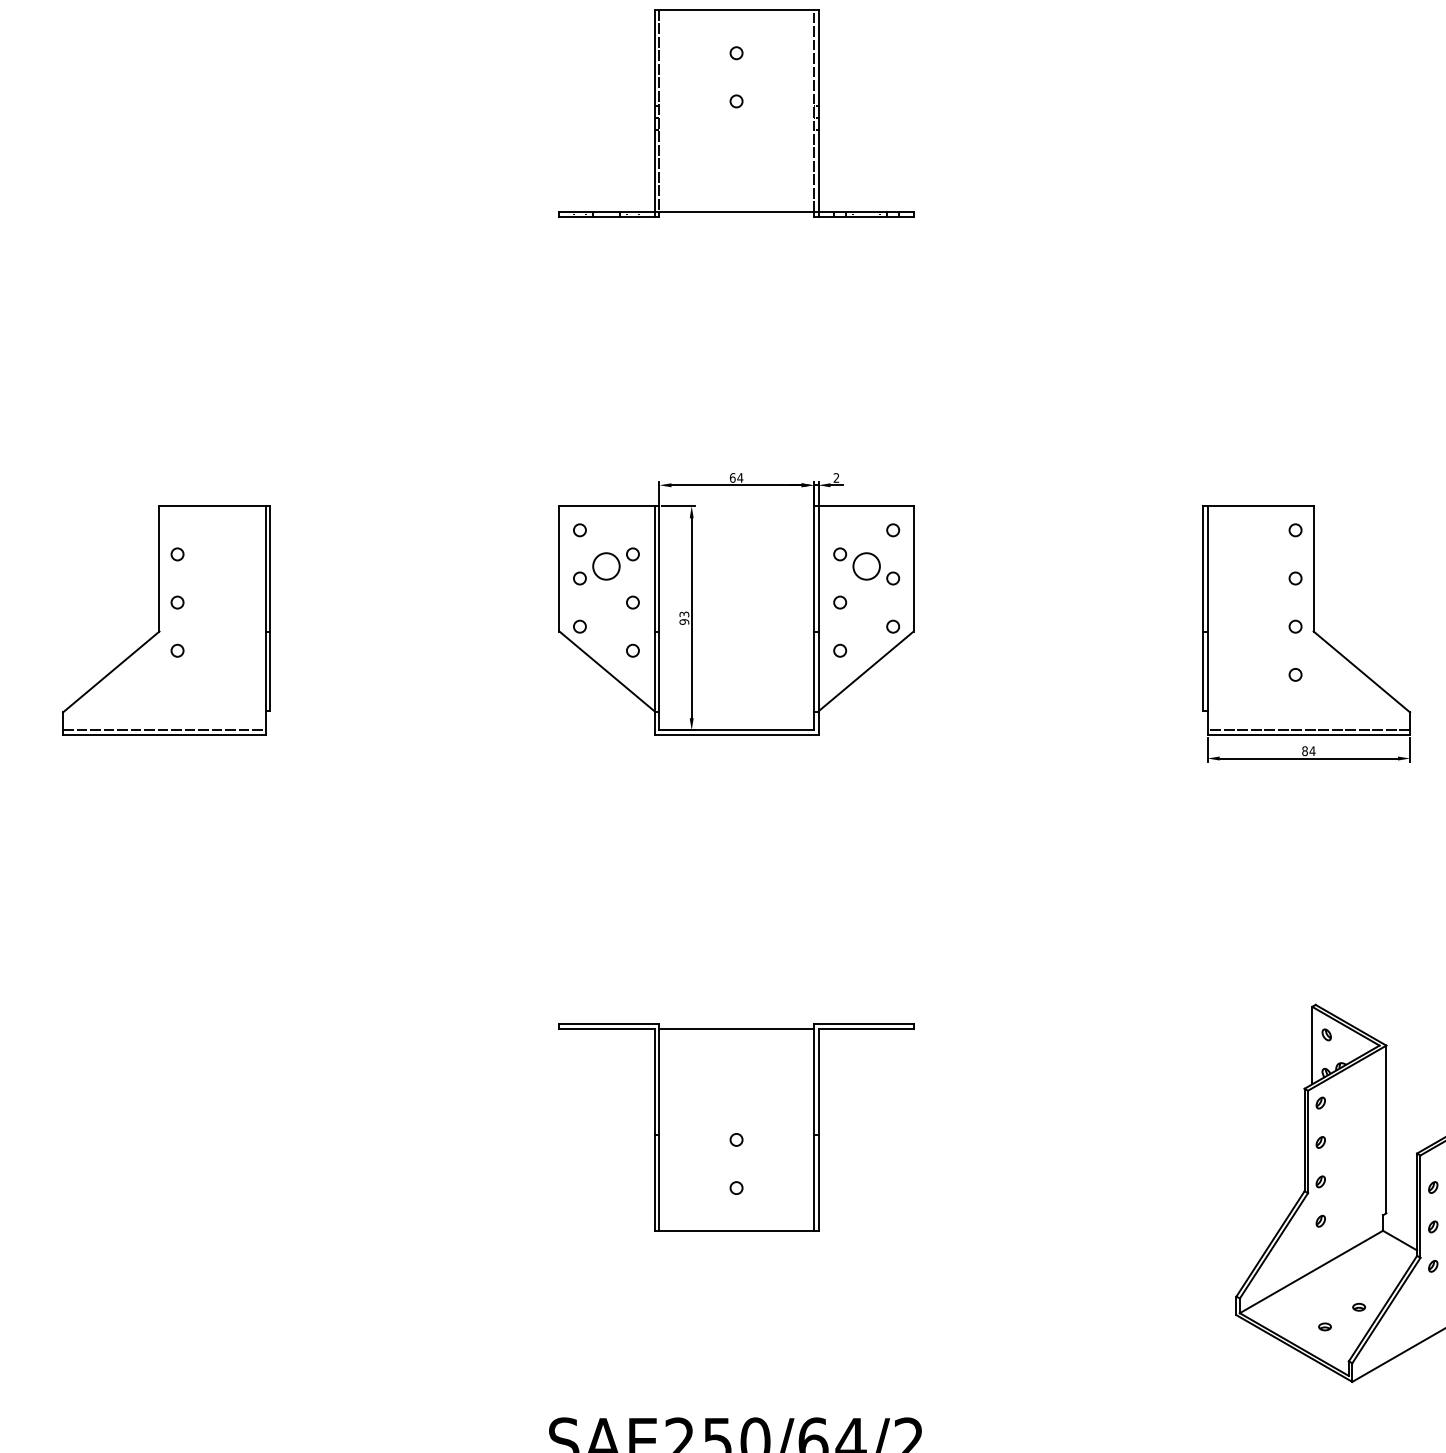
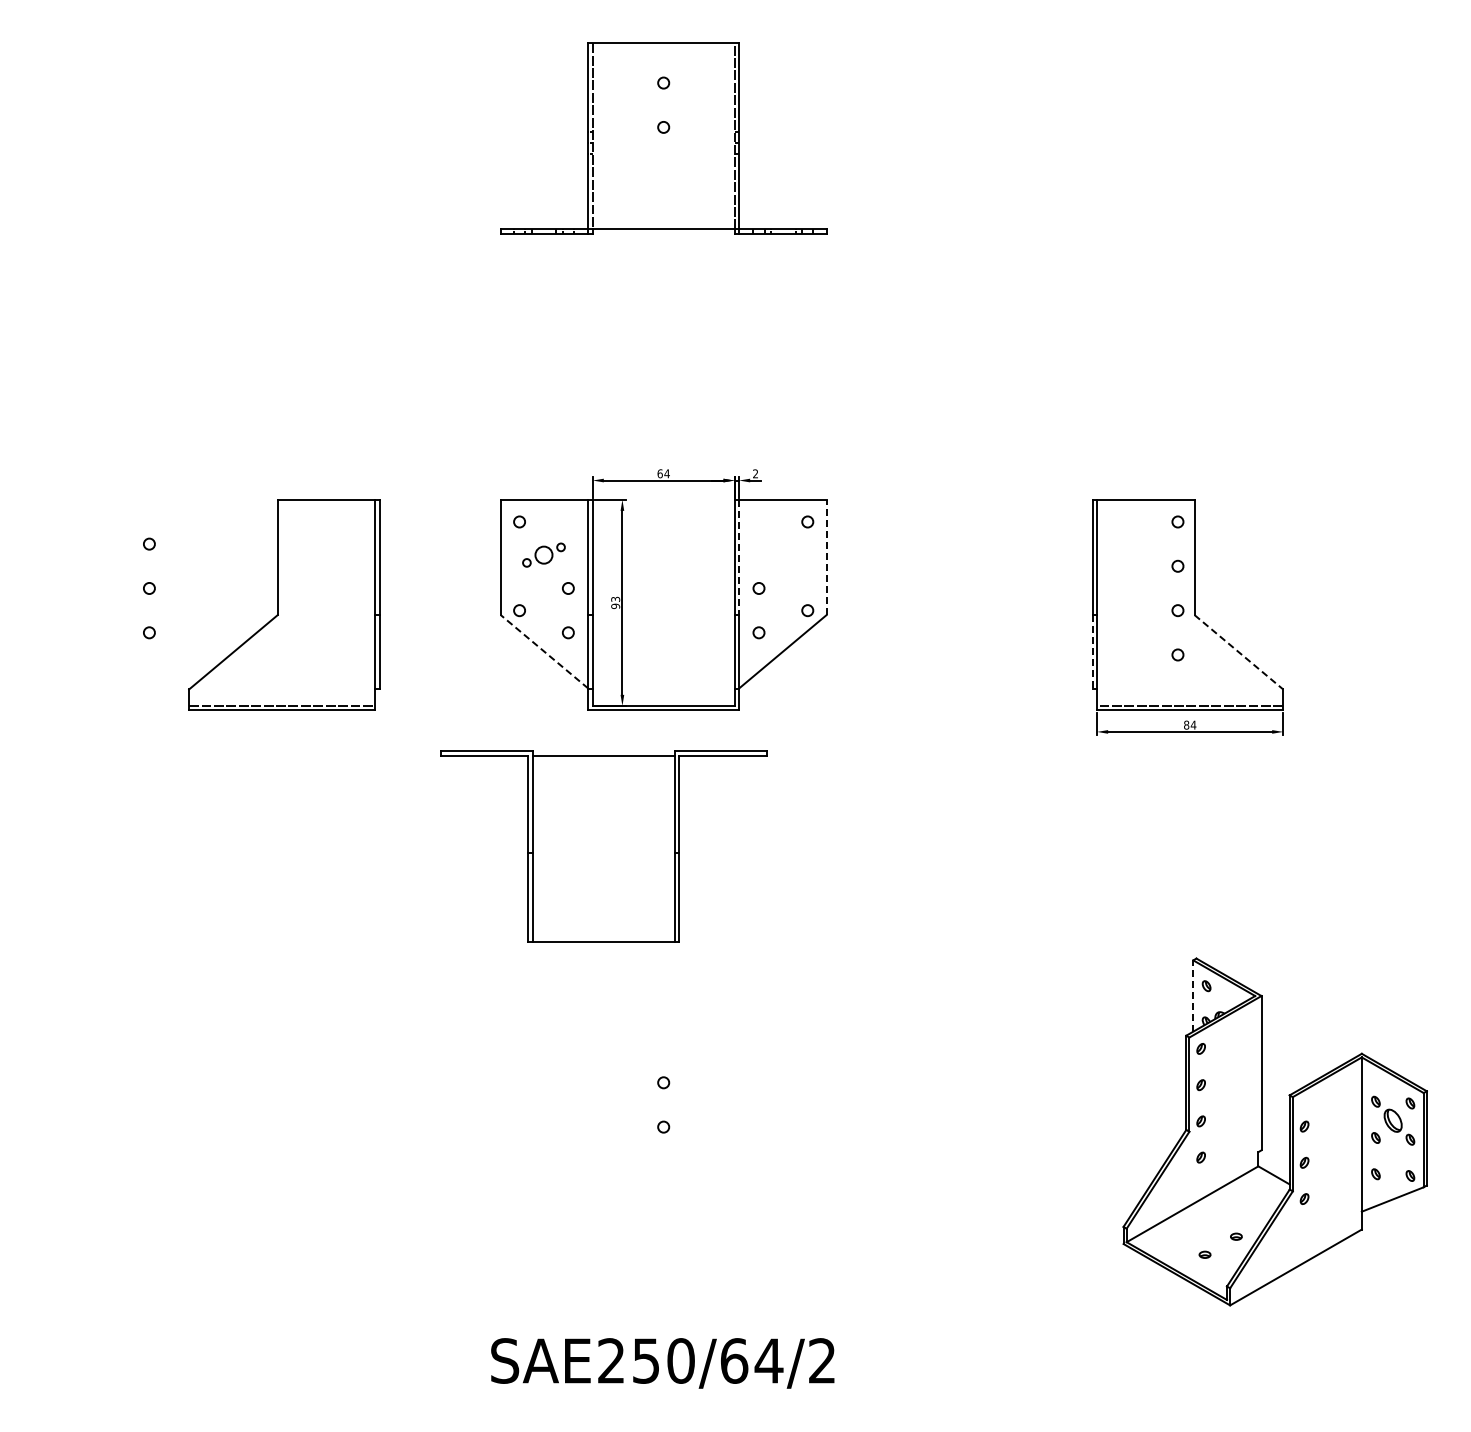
part: (605, 565) -> (543, 554), size x0.7
part: (866, 565) -> (783, 554), removed
line: (818, 568) -> (739, 557), solid -> dashed
line: (913, 568) -> (826, 557), solid -> dashed
part: (166, 620) -> (284, 604), moved
line: (607, 671) -> (544, 651), solid -> dashed
line: (1202, 671) -> (1092, 651), solid -> dashed
line: (1361, 672) -> (1238, 652), solid -> dashed
line: (1312, 1046) -> (1193, 996), solid -> dashed
part: (736, 1127) -> (603, 846), moved

